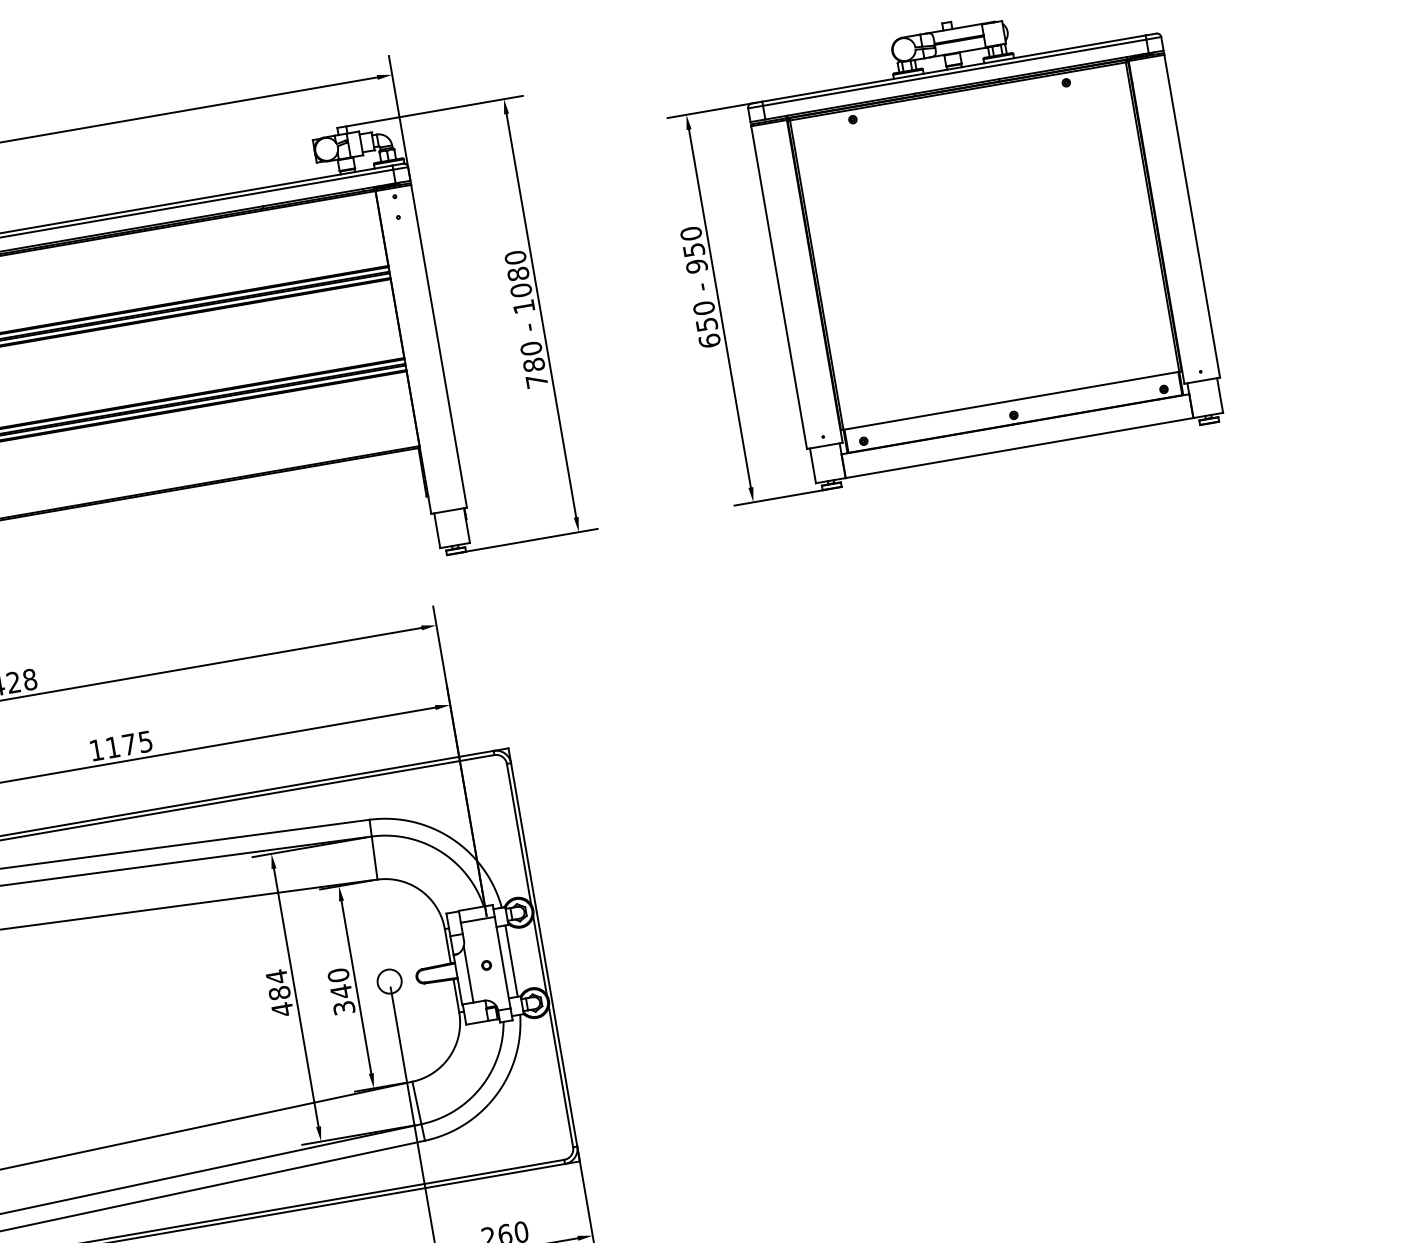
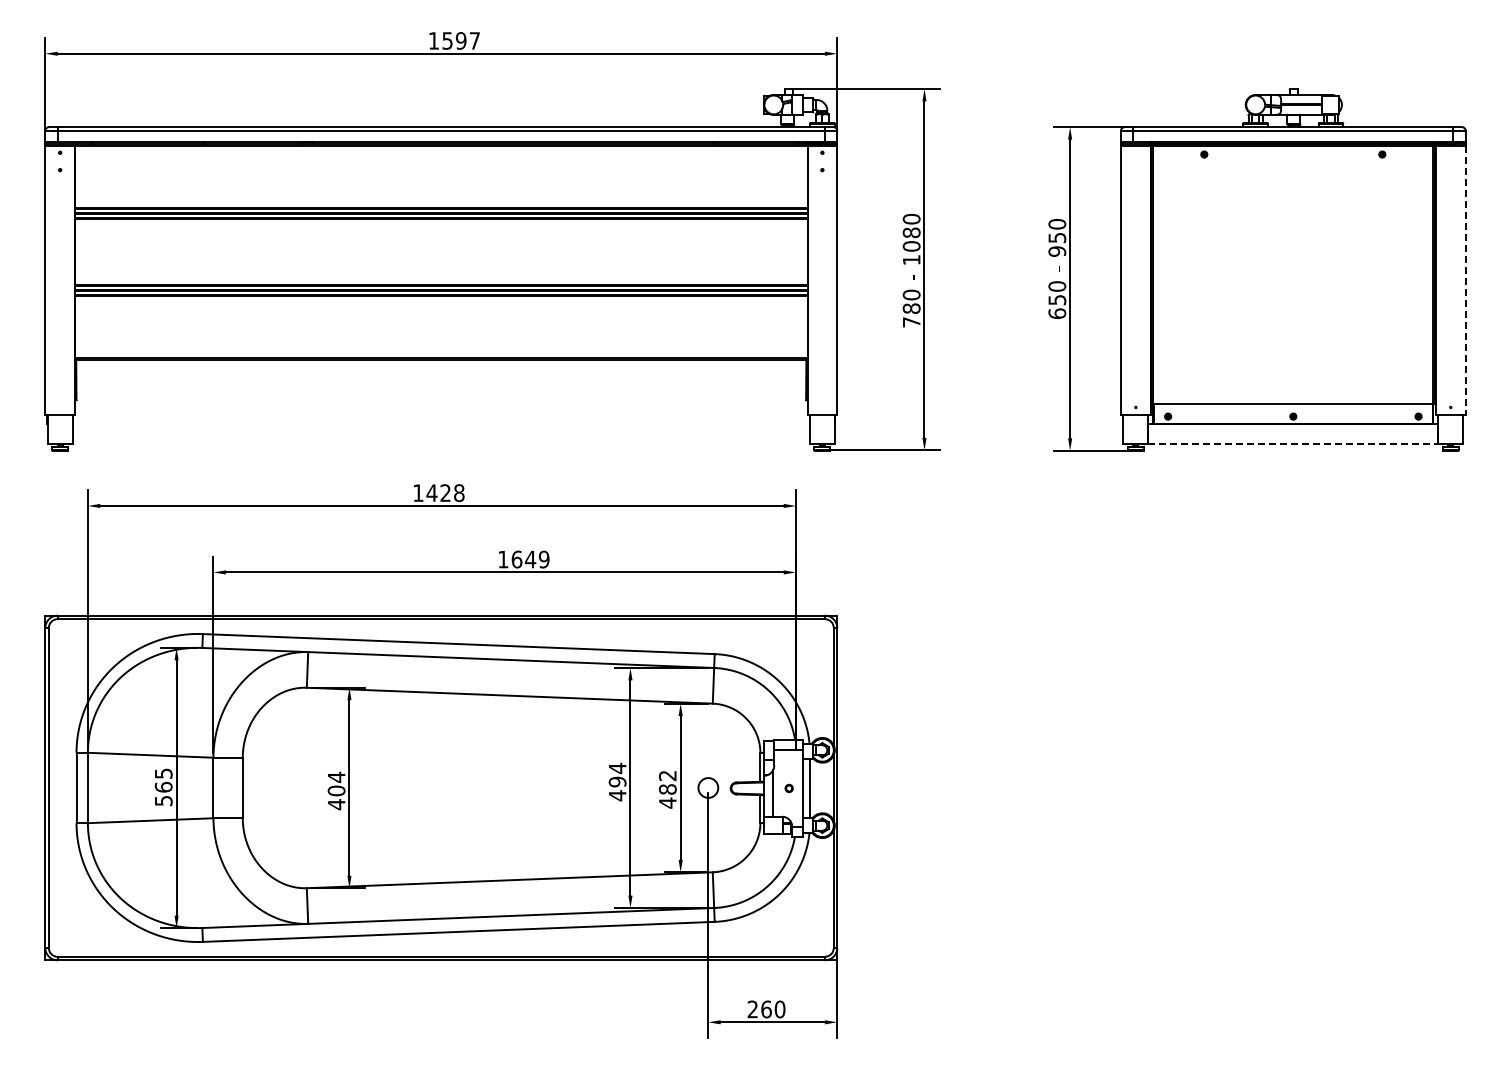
line: (1192, 216) -> (1465, 280), solid -> dashed
line: (1019, 447) -> (1293, 443), solid -> dashed
text: (129, 744) -> (530, 559), 1175 -> 1649
text: (340, 991) -> (667, 789), 340 -> 482
text: (279, 992) -> (617, 781), 484 -> 494

